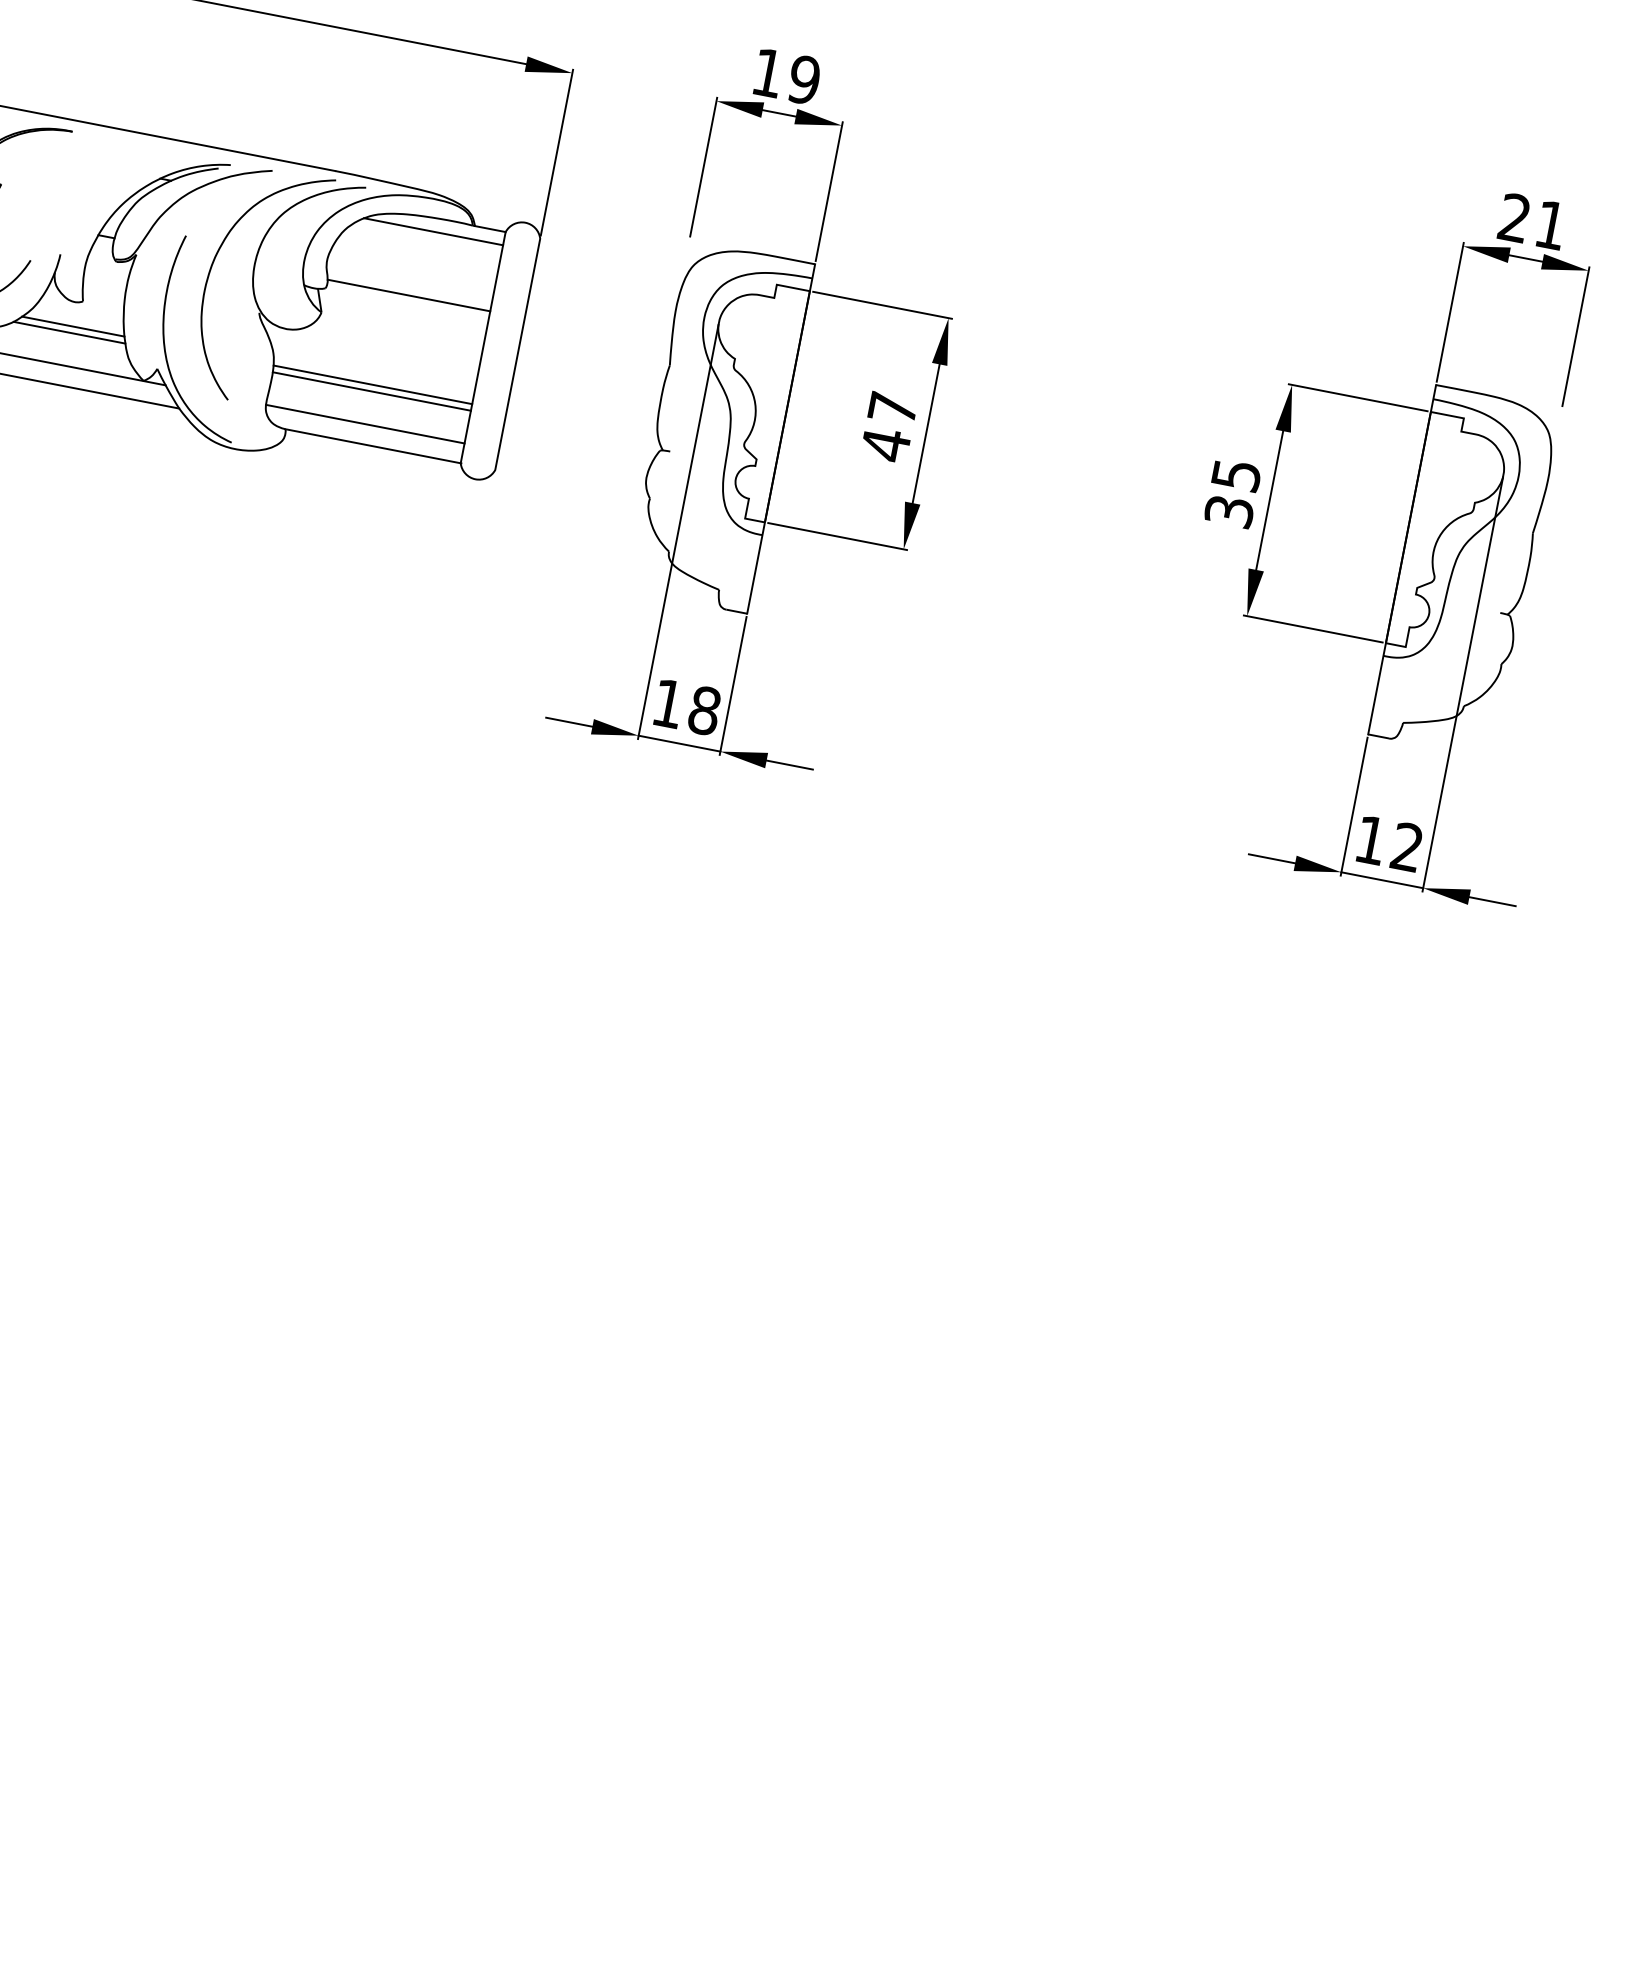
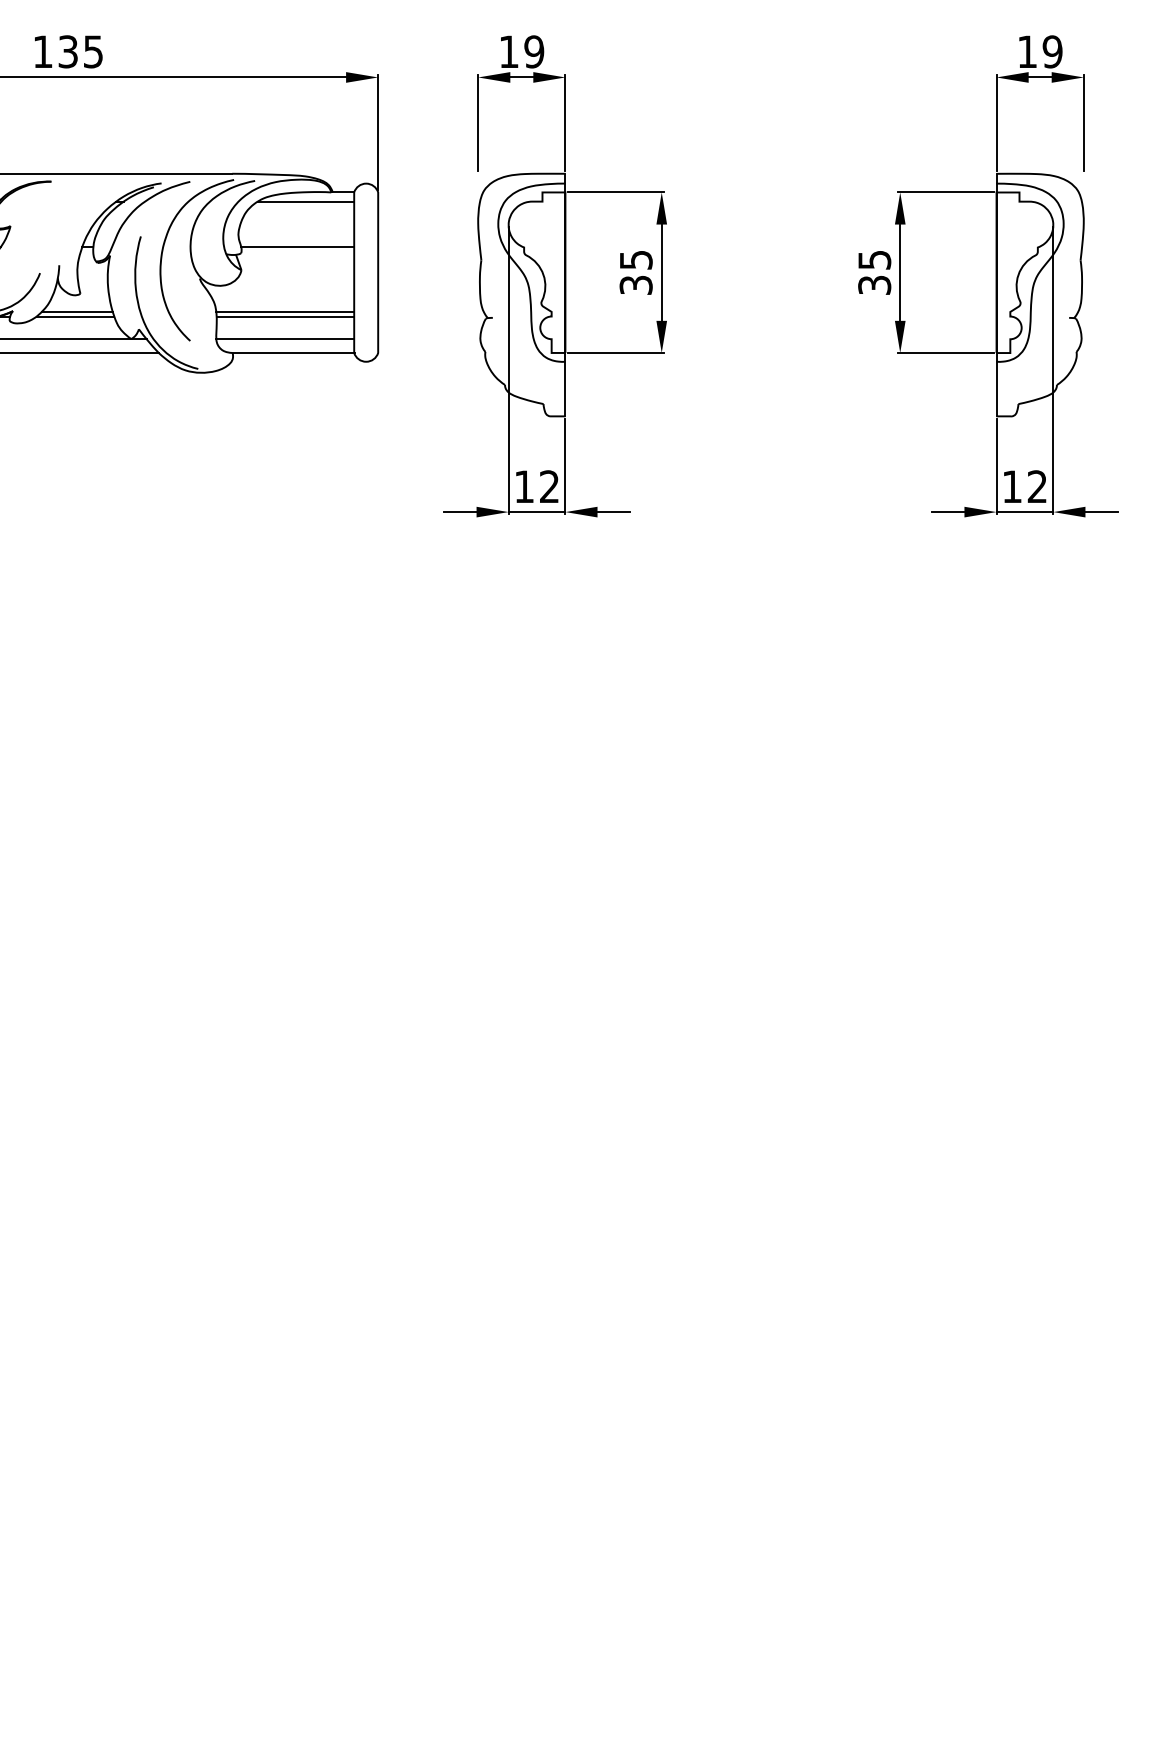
text: (1532, 220) -> (1039, 51), 21 -> 19
text: (888, 426) -> (635, 272), 47 -> 35
text: (704, 710) -> (549, 486), 18 -> 12

